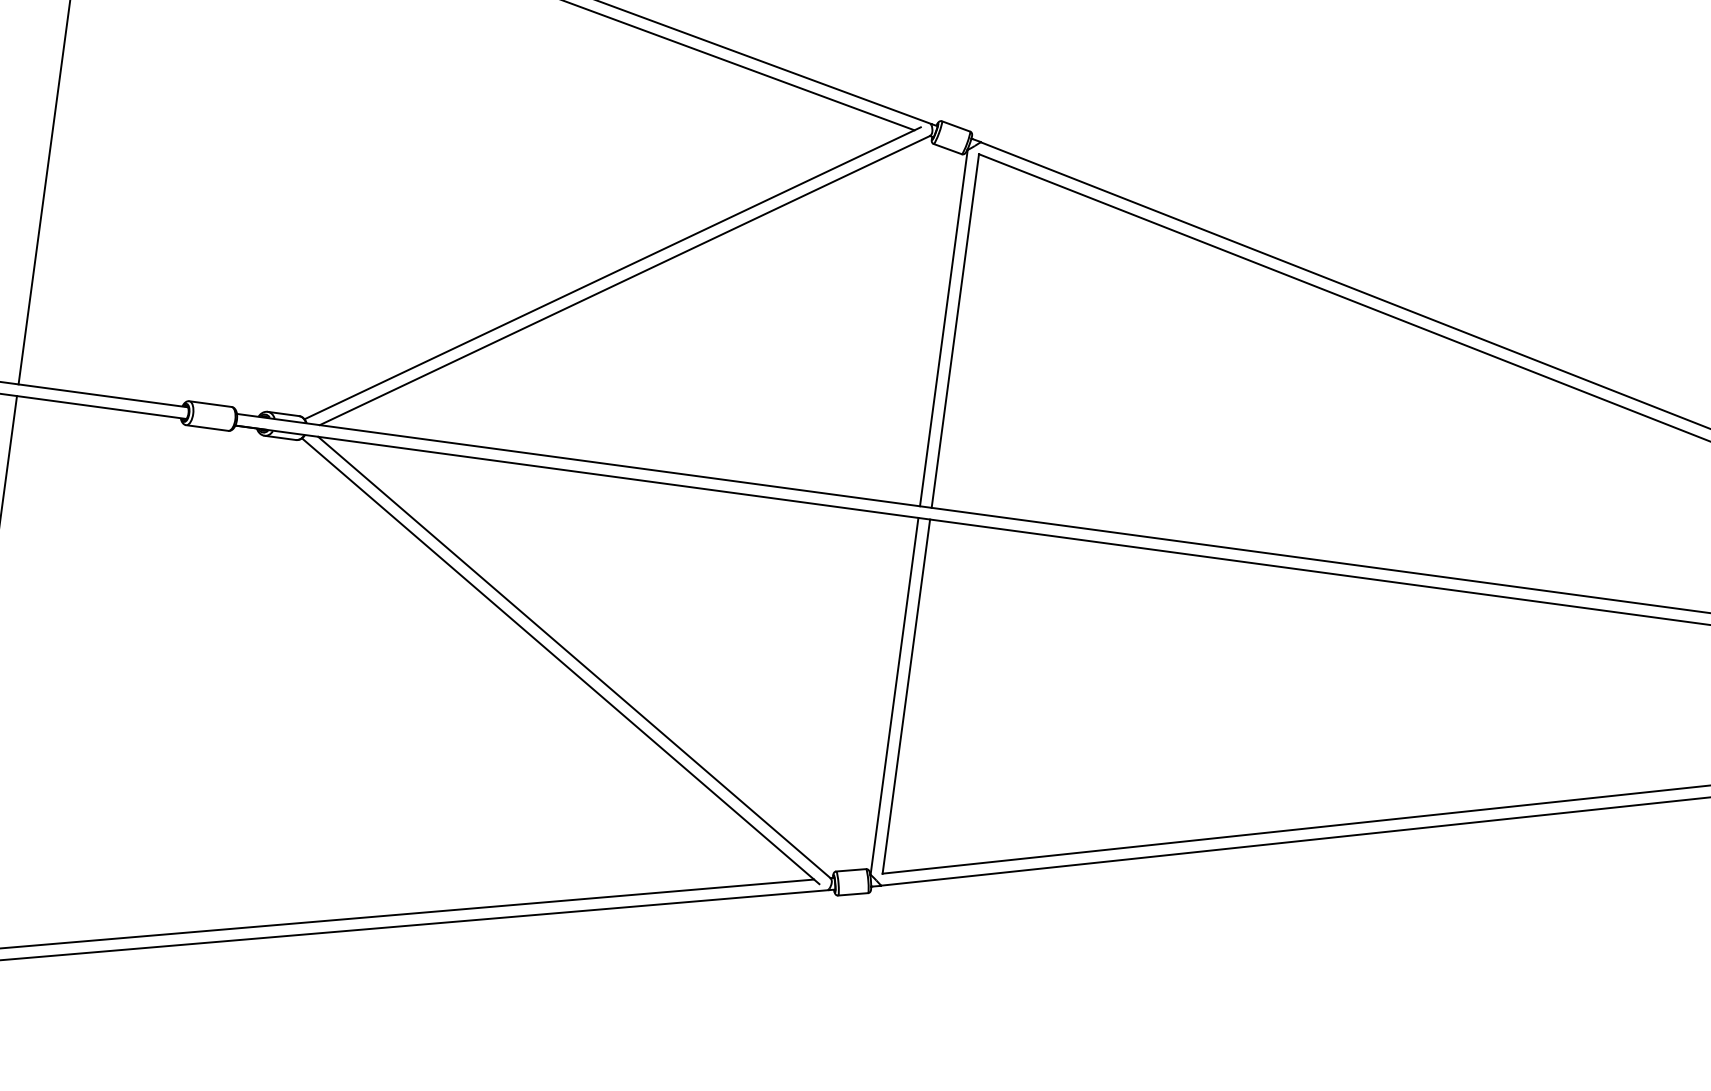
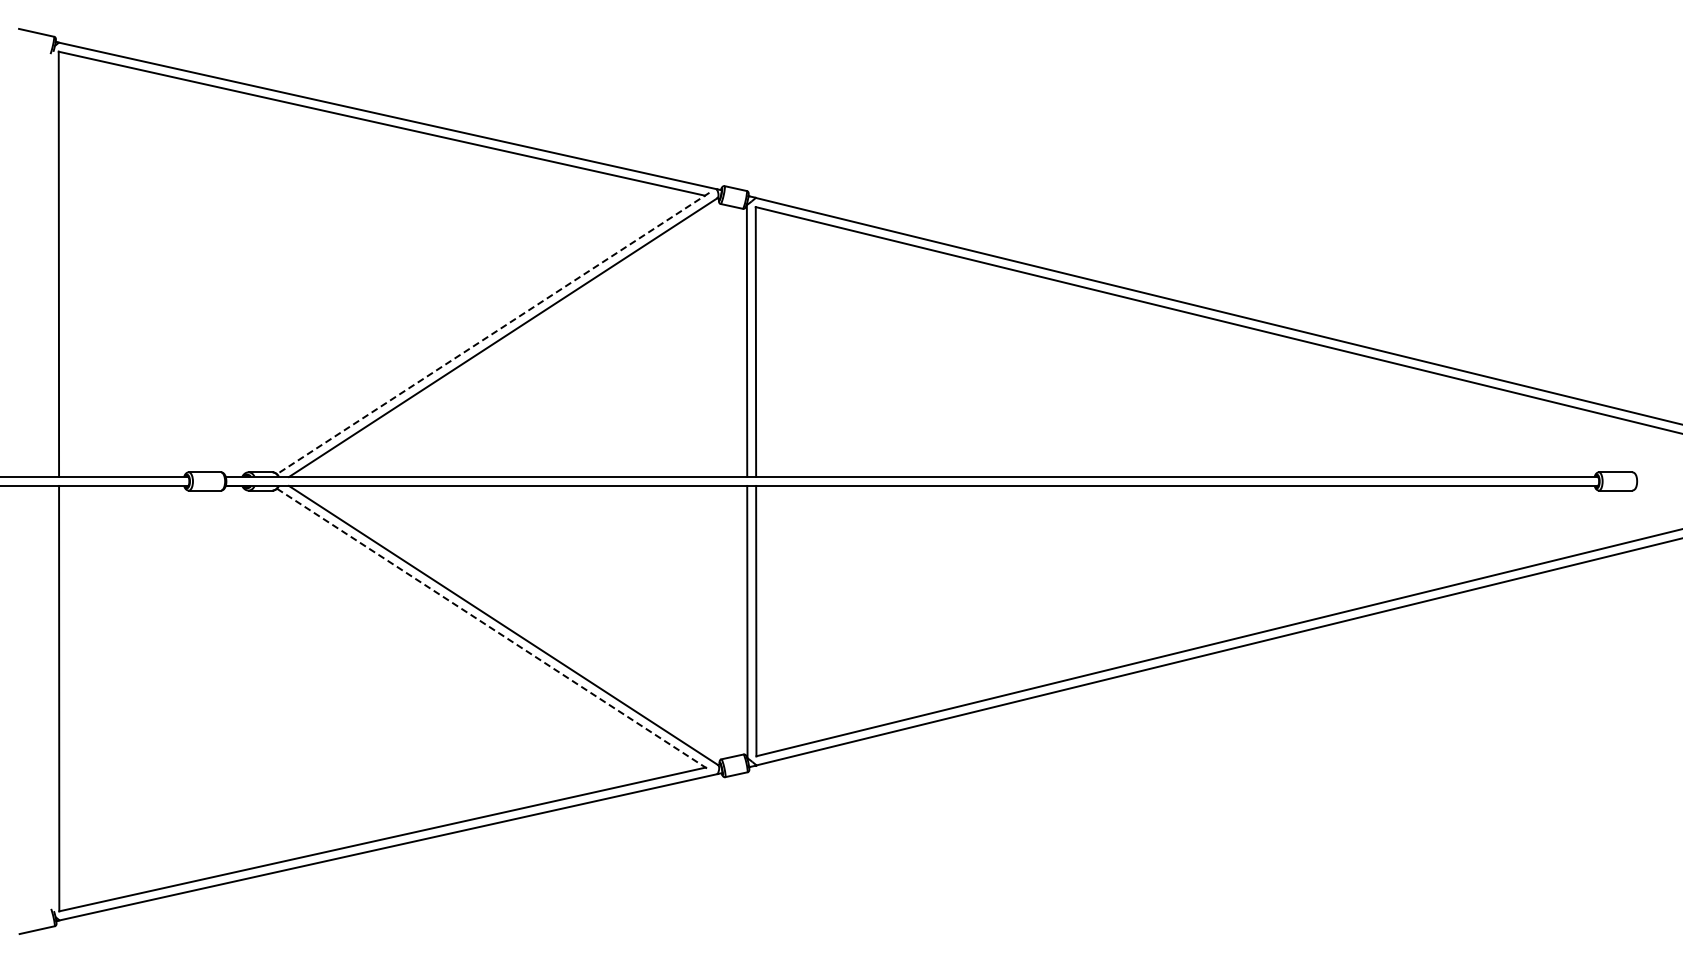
line: (613, 273) -> (493, 333), solid -> dashed
line: (560, 661) -> (493, 629), solid -> dashed

